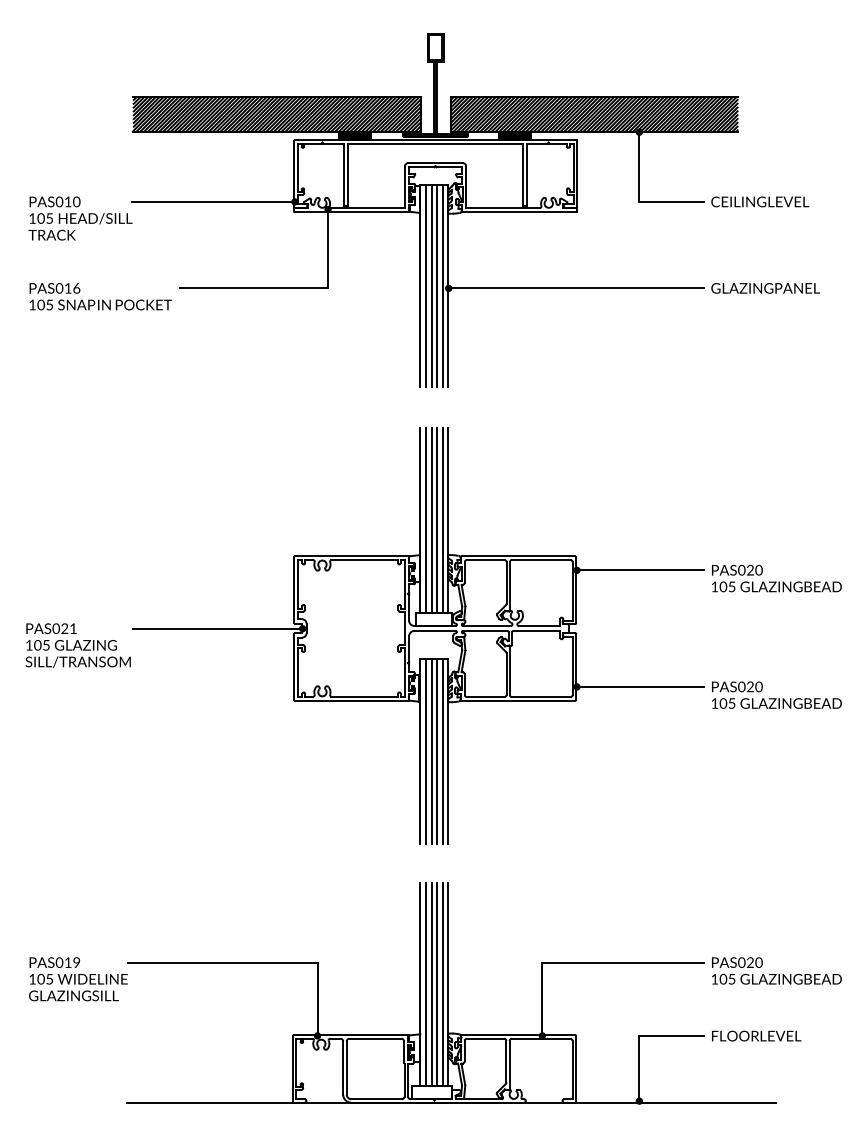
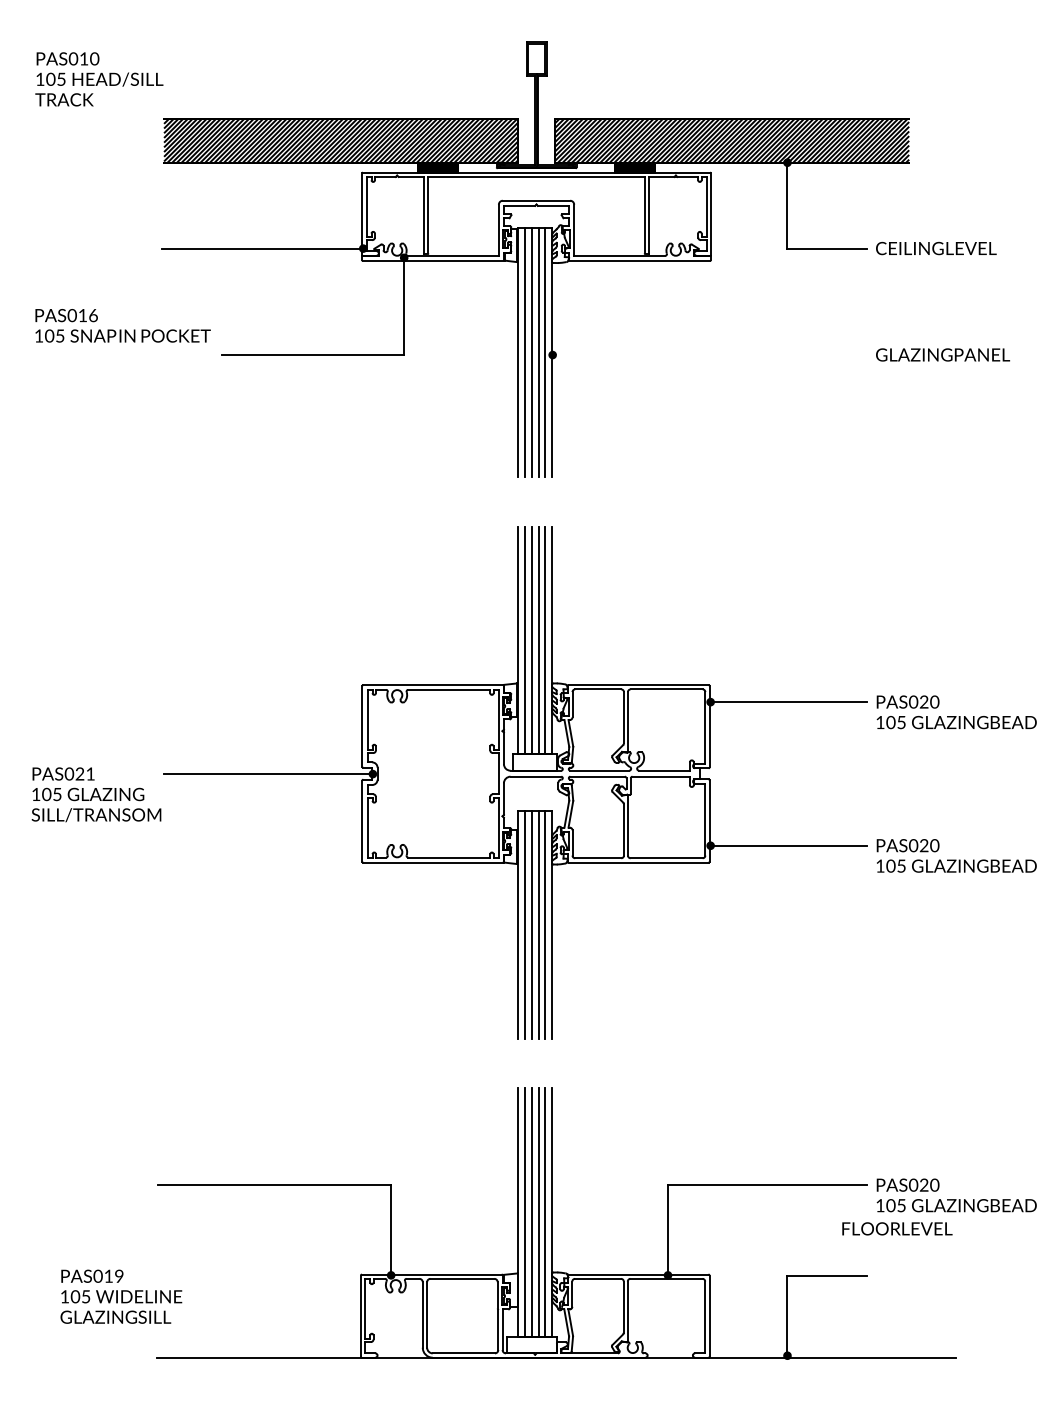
text: (80, 218) -> (99, 79), moved
line: (575, 288) -> (708, 355), removed
text: (100, 296) -> (122, 325), moved
text: (78, 979) -> (121, 1297), moved
text: (756, 1035) -> (897, 1228), moved

